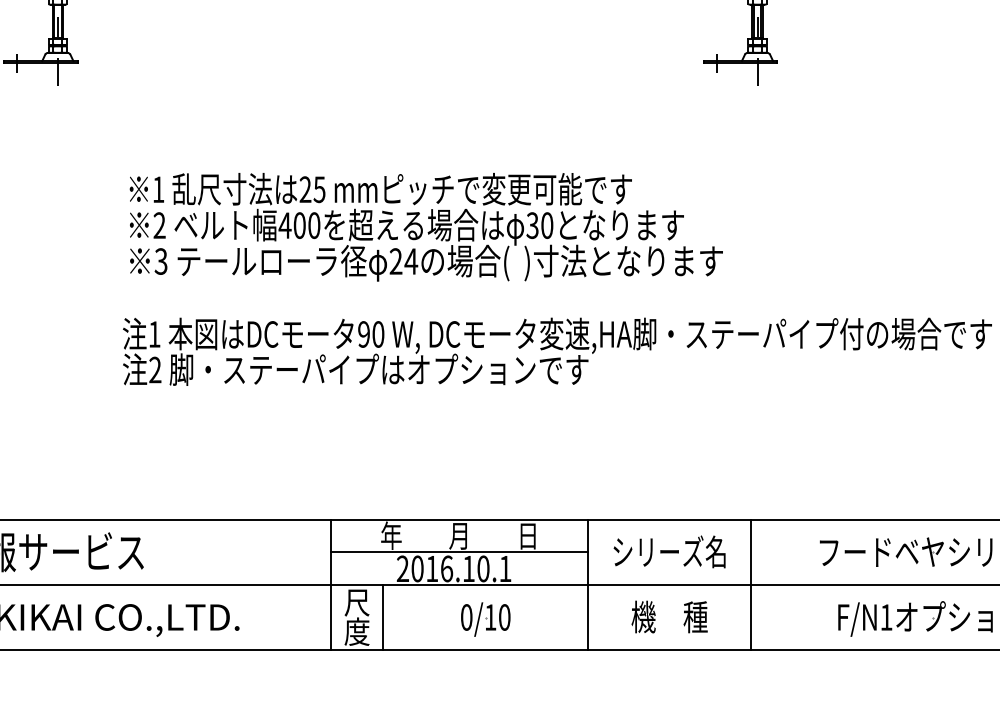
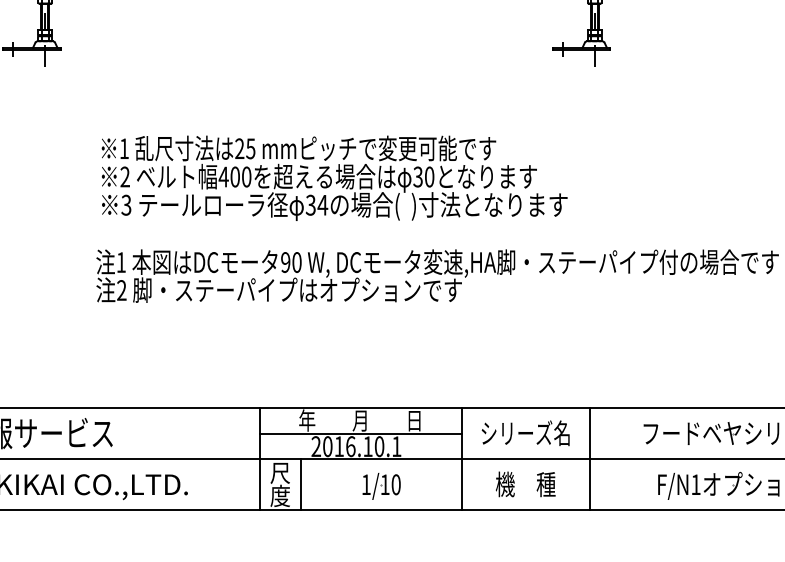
text: (395, 261) -> (310, 205), 24 -> 34
text: (465, 617) -> (365, 484), 0/10 -> 1/10

